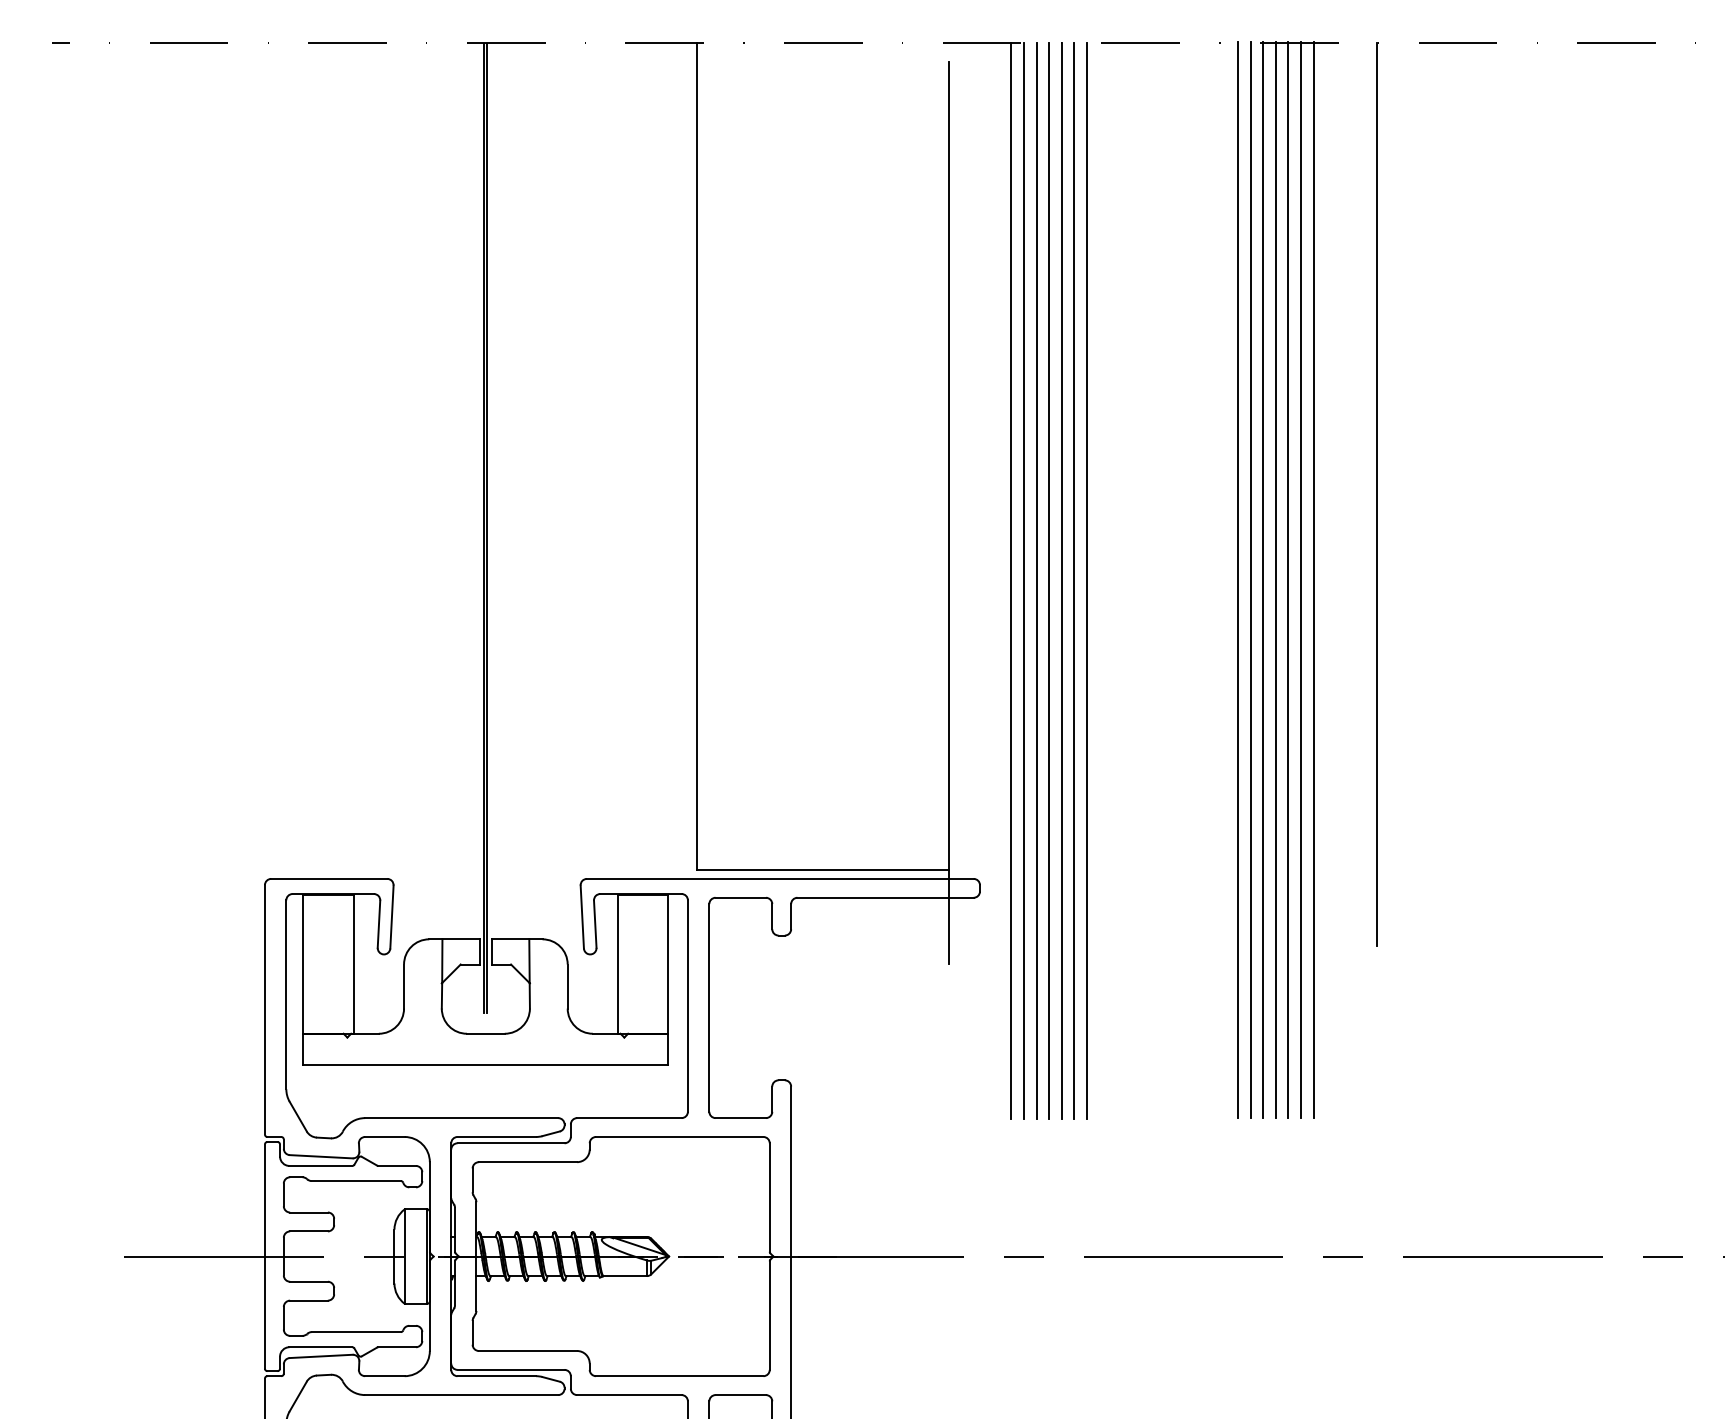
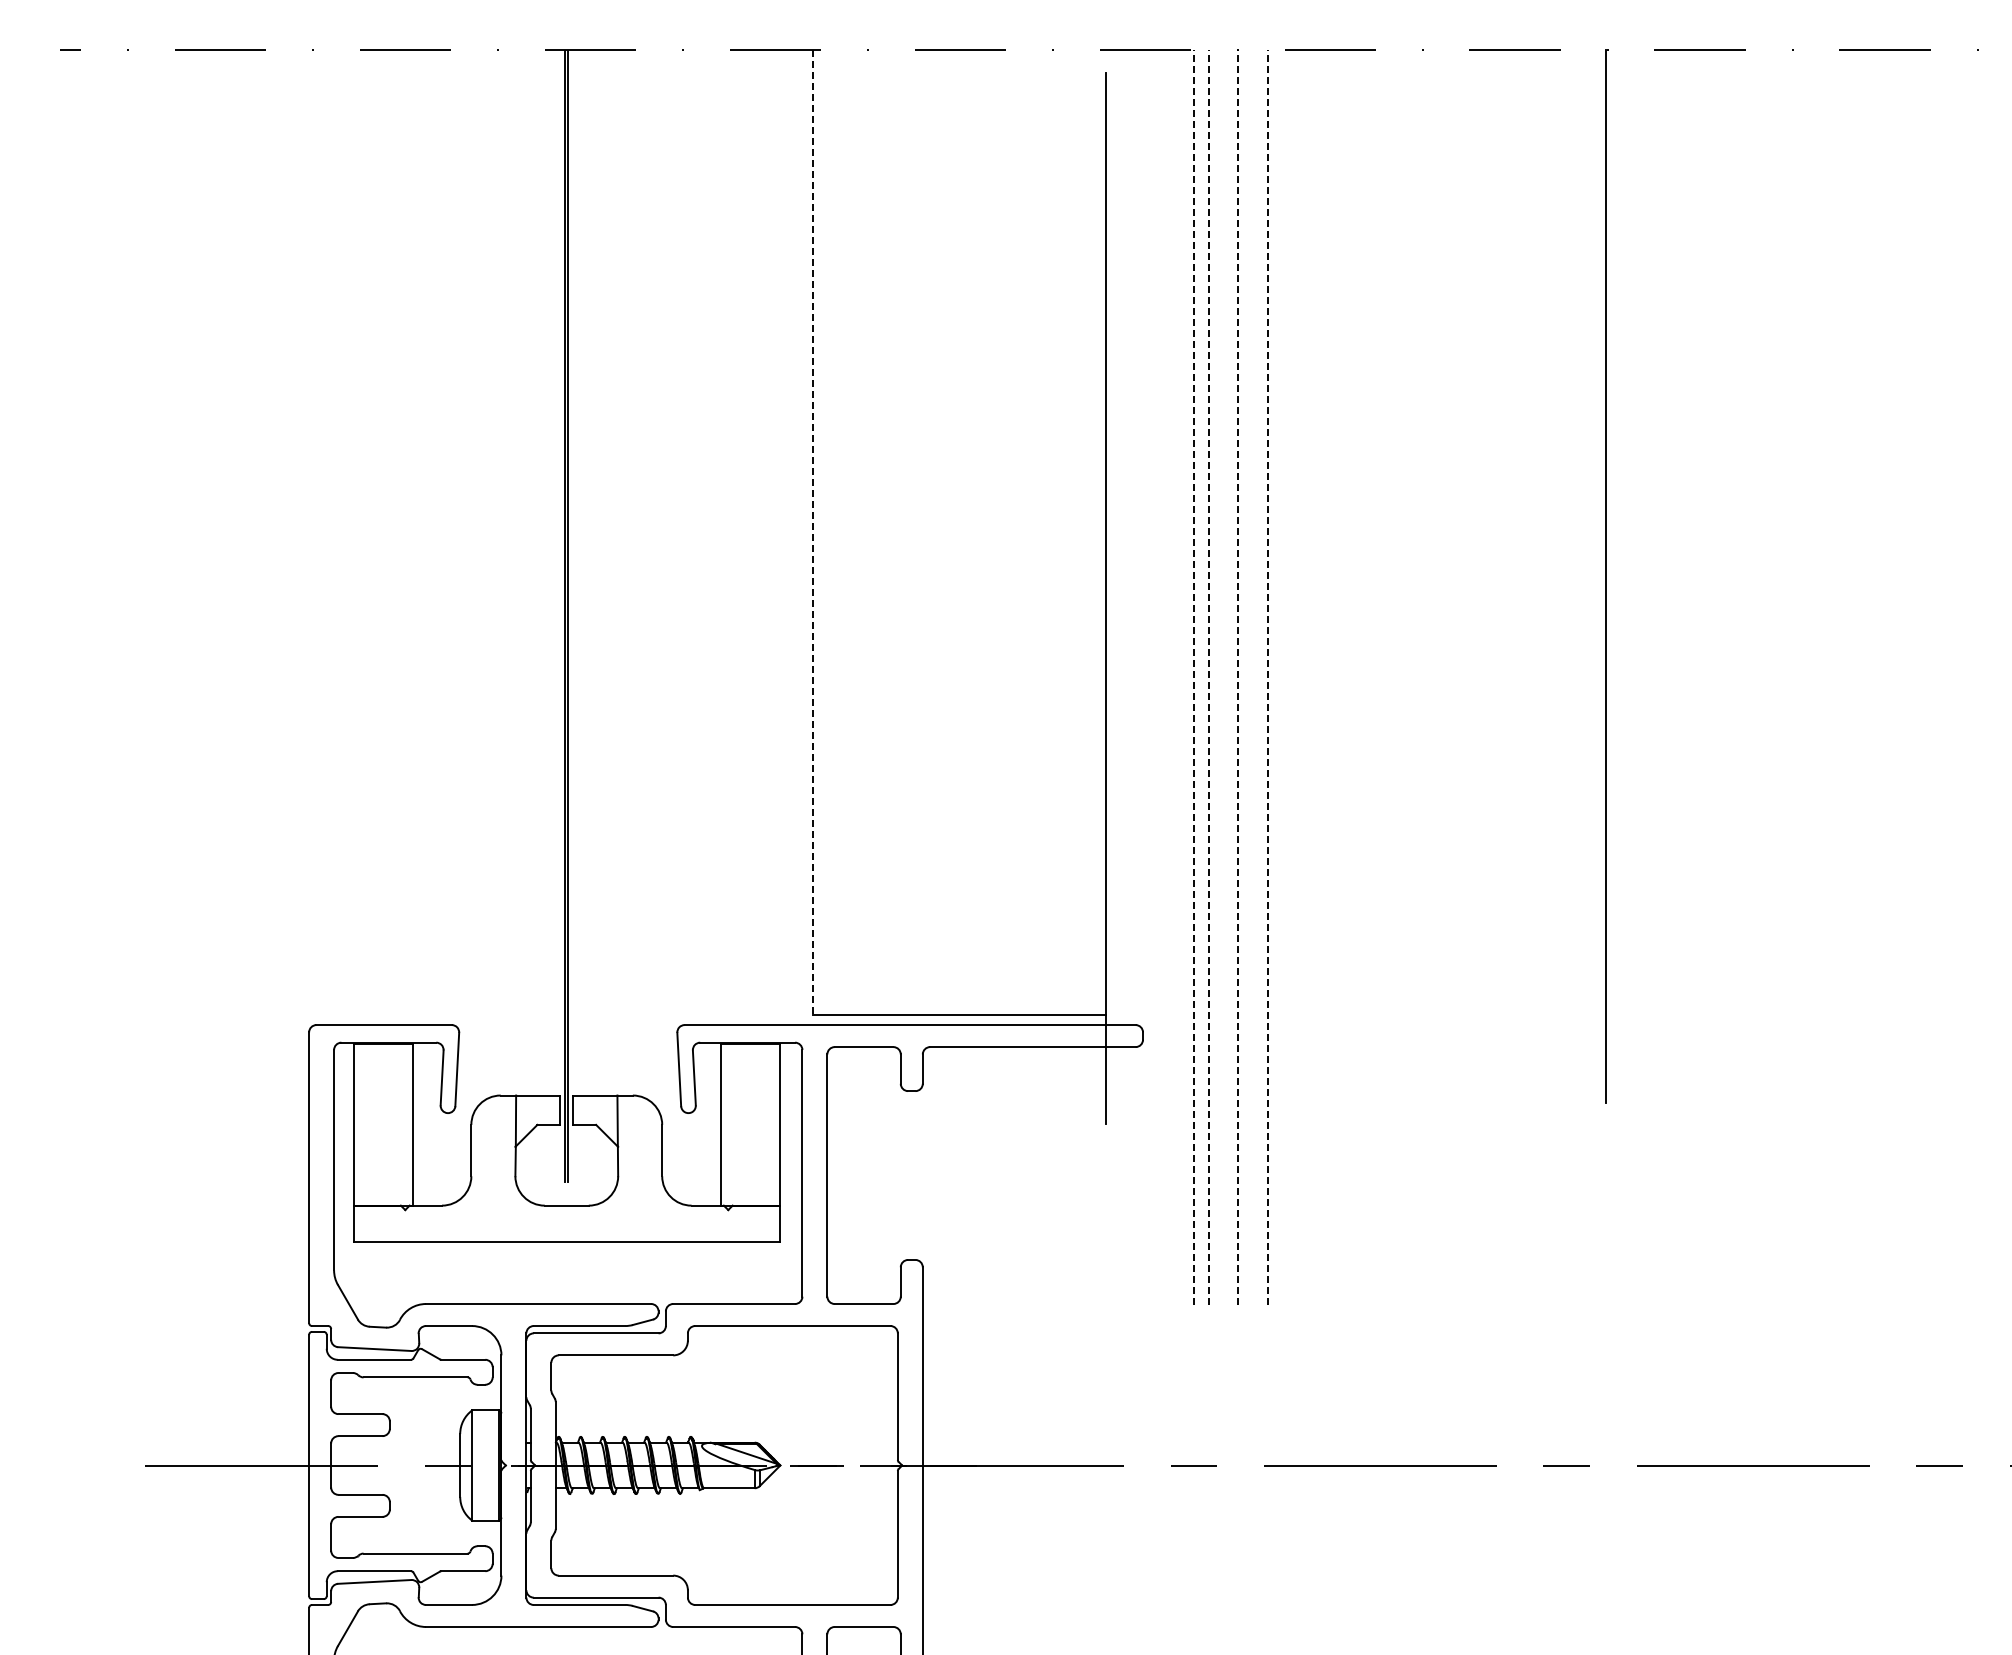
line: (696, 456) -> (812, 532), solid -> dashed
line: (1011, 580) -> (1179, 677), removed
line: (1024, 580) -> (1194, 676), solid -> dashed
line: (1037, 580) -> (1209, 676), solid -> dashed
line: (1049, 580) -> (1223, 677), removed
line: (1061, 580) -> (1238, 676), solid -> dashed
line: (1074, 580) -> (1253, 677), removed
line: (1086, 580) -> (1267, 676), solid -> dashed
line: (1237, 580) -> (1443, 676), removed
line: (1250, 580) -> (1458, 676), removed
line: (1263, 580) -> (1473, 676), removed
line: (1275, 580) -> (1487, 676), removed
line: (1288, 580) -> (1502, 676), removed
line: (1301, 580) -> (1517, 676), removed
line: (1313, 580) -> (1532, 676), removed

